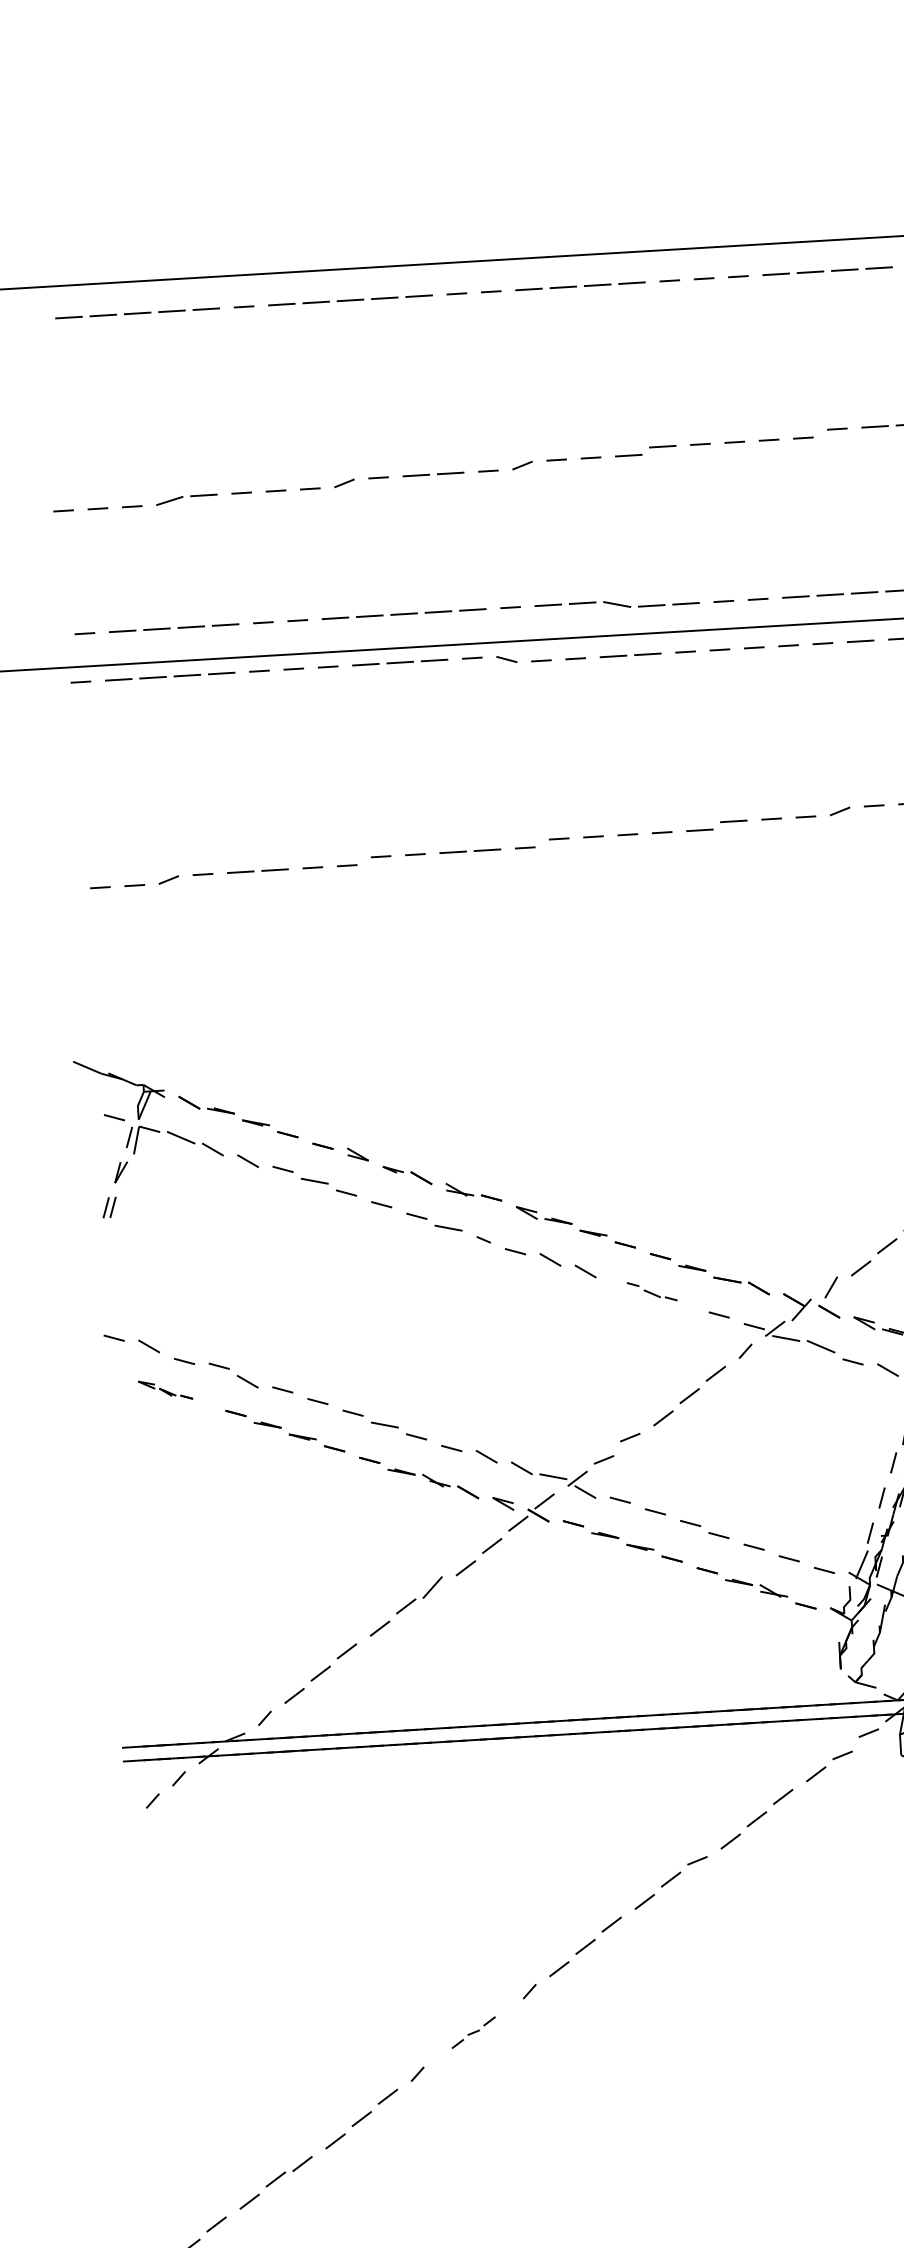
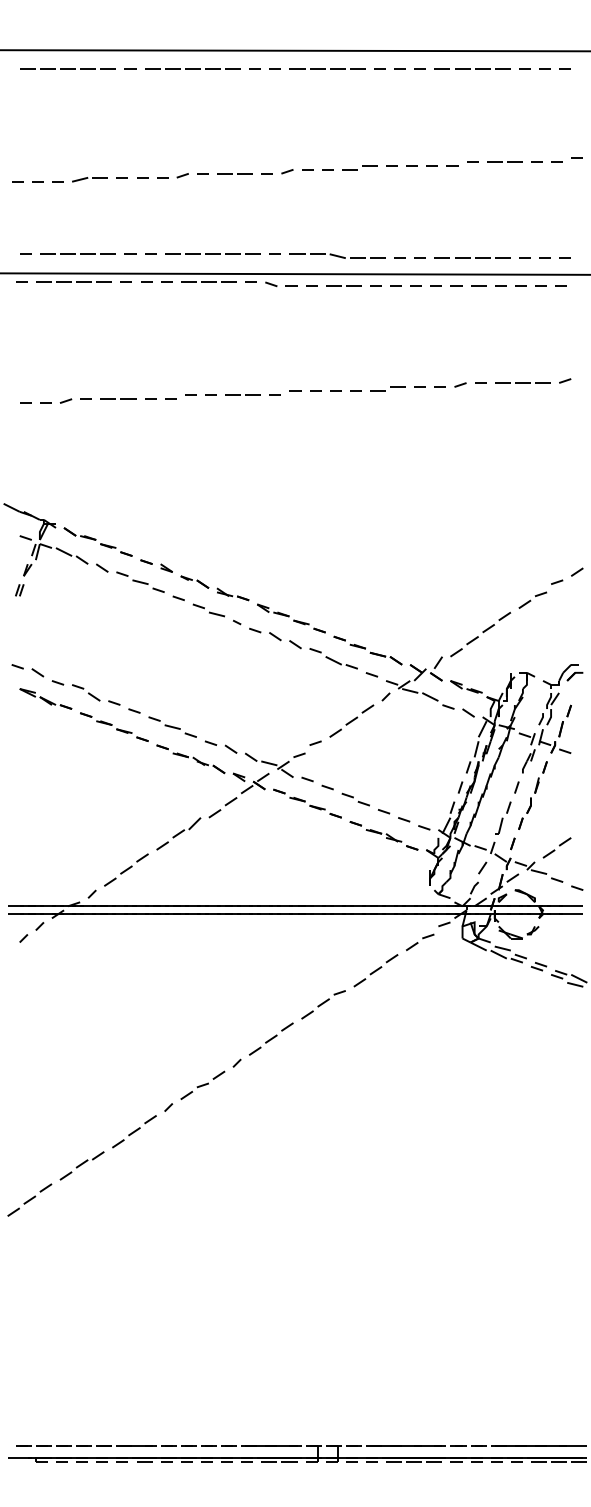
part: (651, 1291) -> (333, 658), size x1.67
part: (164, 1389) -> (45, 698), size x1.67
part: (472, 2031) -> (202, 1084), size x1.67

